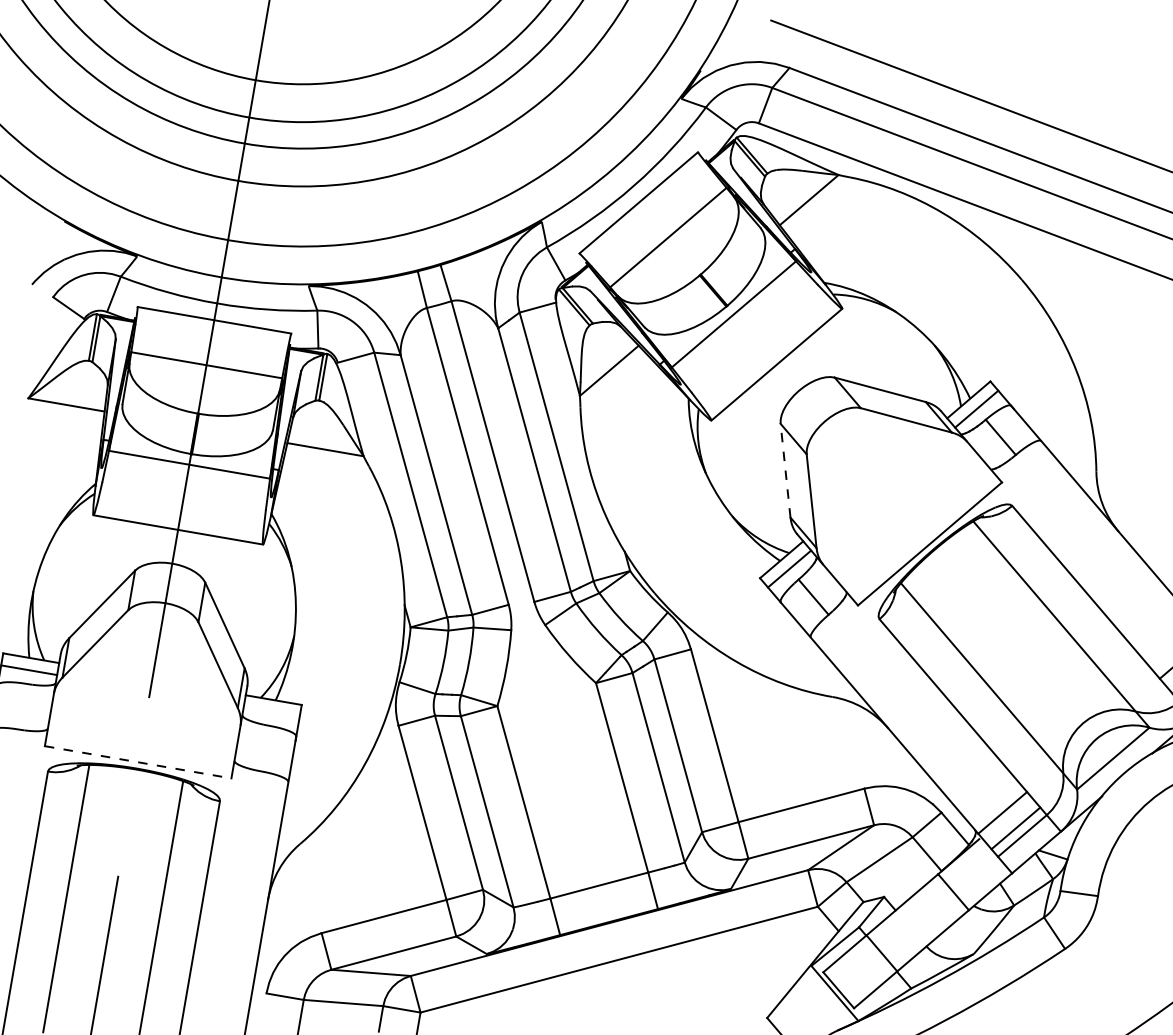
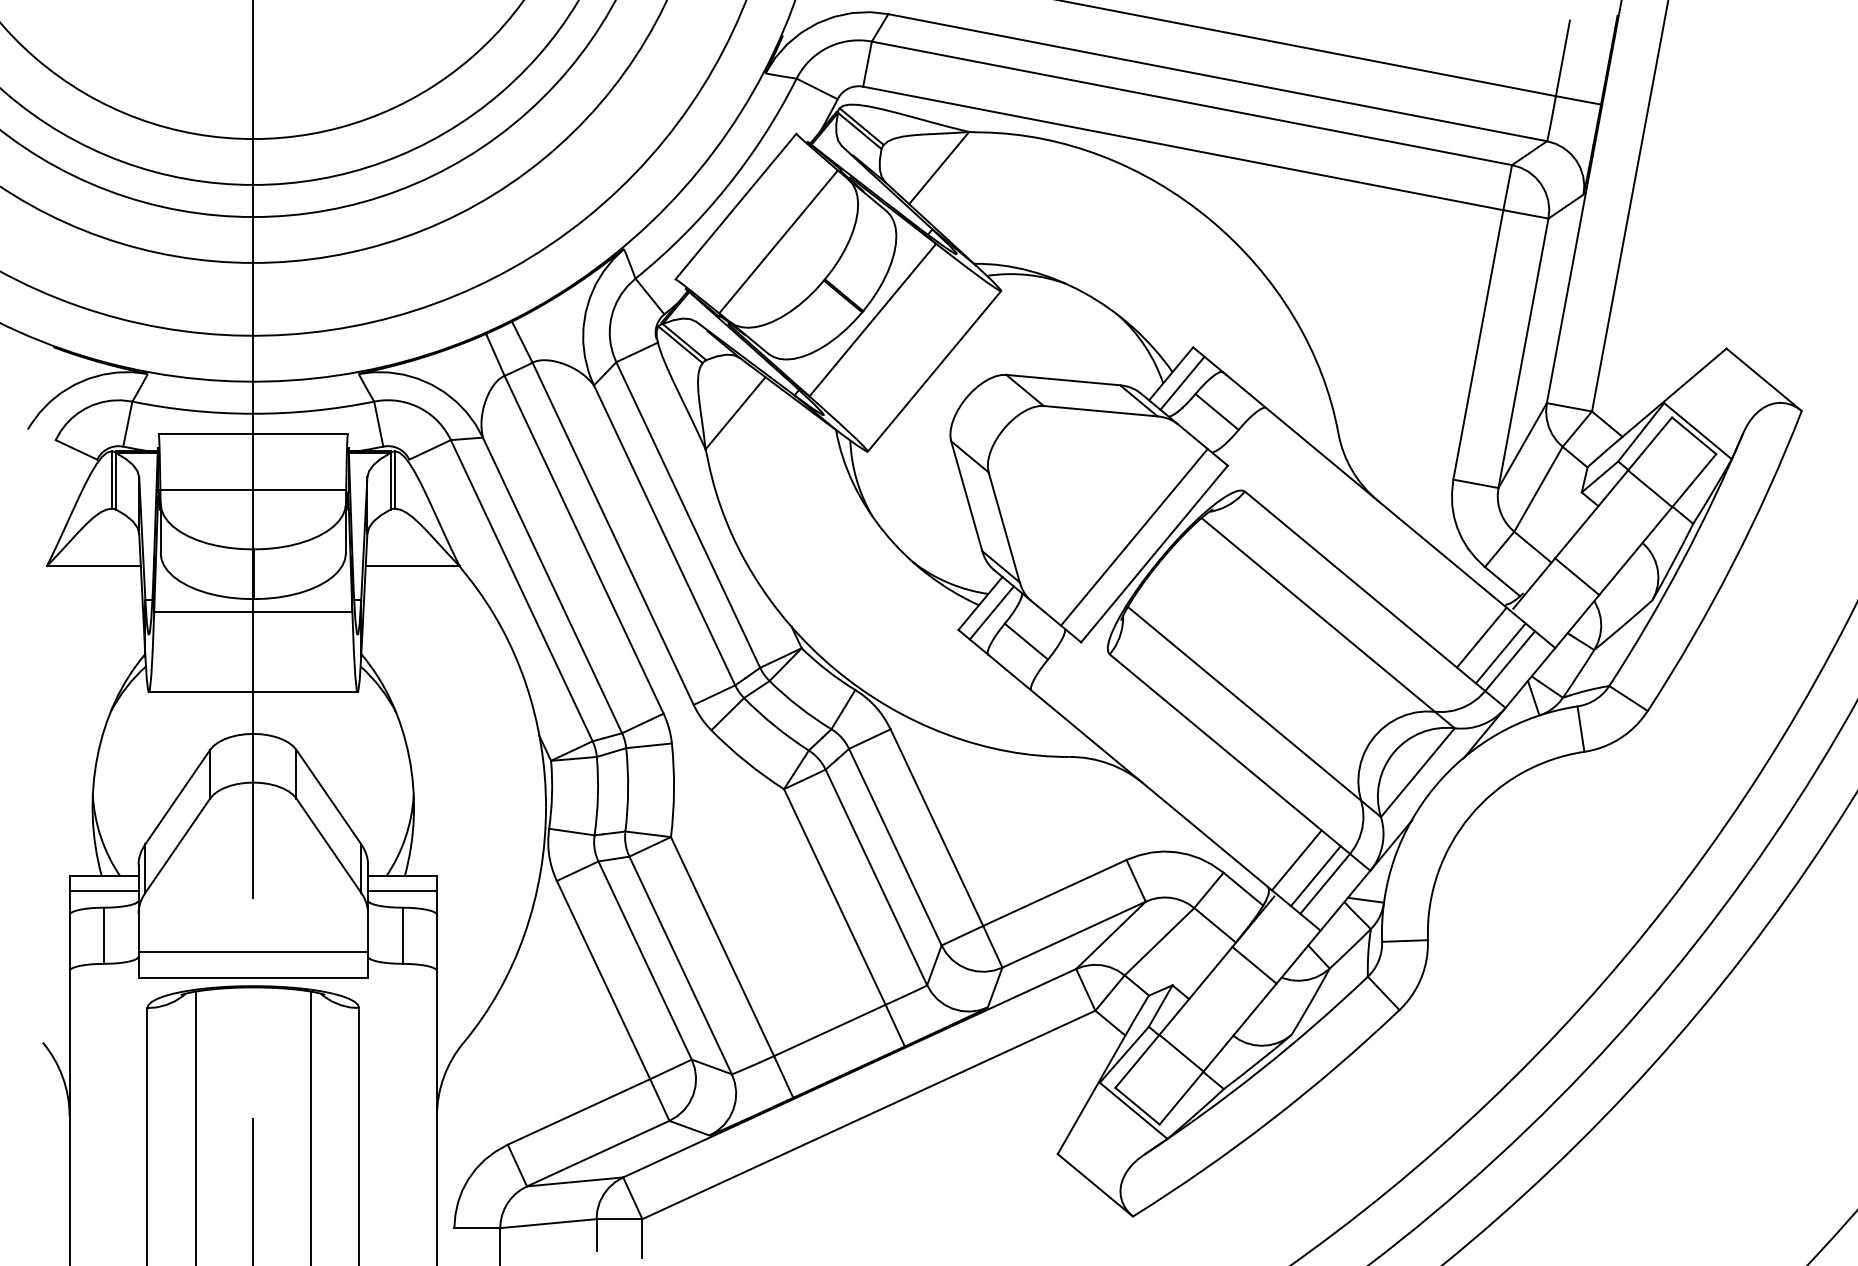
line: (785, 470) -> (966, 495), dashed -> solid
line: (916, 526) -> (1134, 536), added
line: (23, 706) -> (104, 935), added
line: (271, 711) -> (402, 890), added
line: (141, 741) -> (253, 952), added
line: (265, 748) -> (402, 935), added
line: (138, 762) -> (253, 978), dashed -> solid

